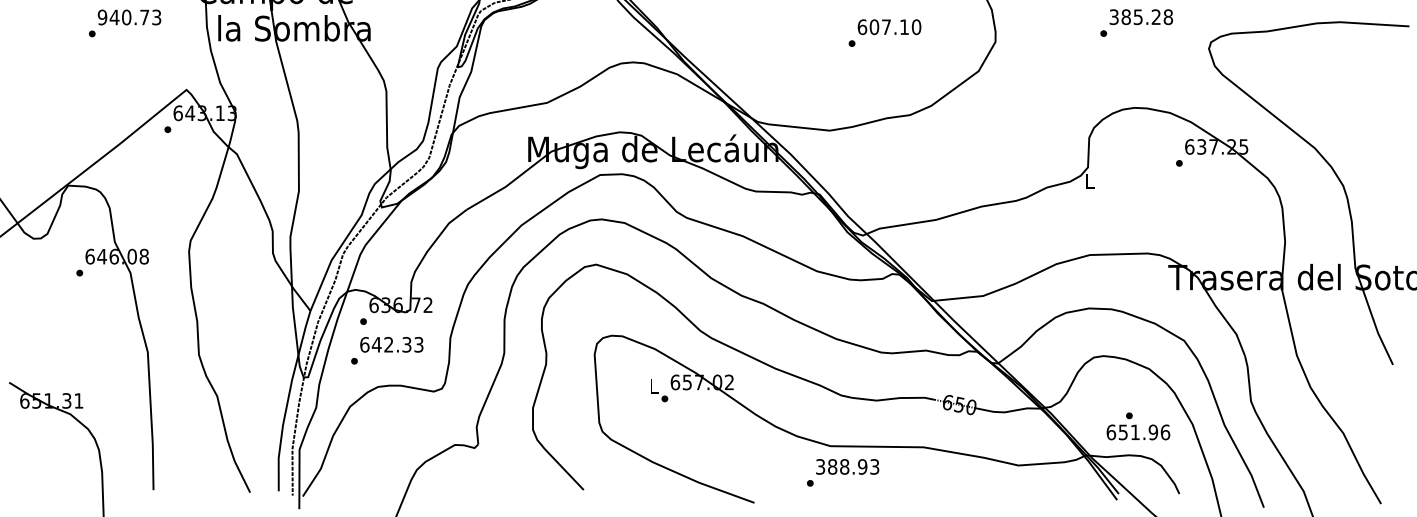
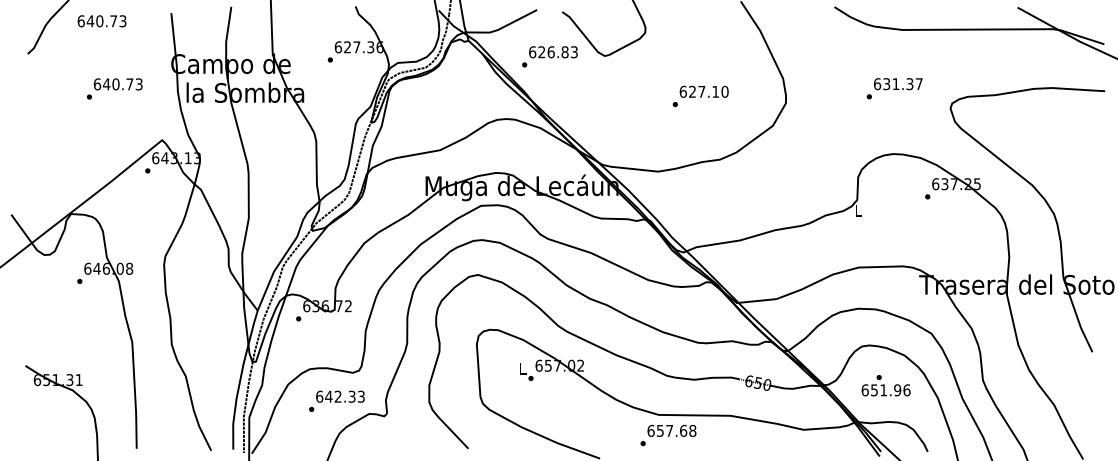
text: (102, 17) -> (97, 84), 940.73 -> 640.73
text: (1141, 17) -> (898, 84), 385.28 -> 631.37
text: (874, 26) -> (692, 91), 607.10 -> 627.10
text: (386, 349) -> (336, 400), moved
text: (1137, 426) -> (885, 385), moved
text: (847, 466) -> (671, 430), 388.93 -> 657.68

